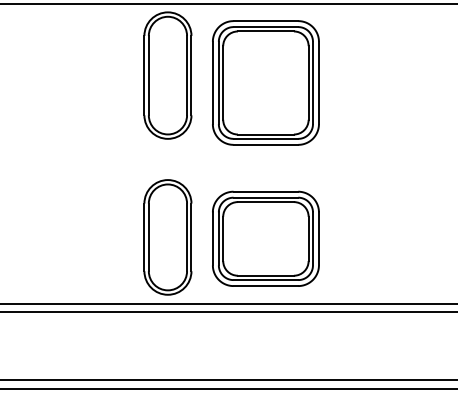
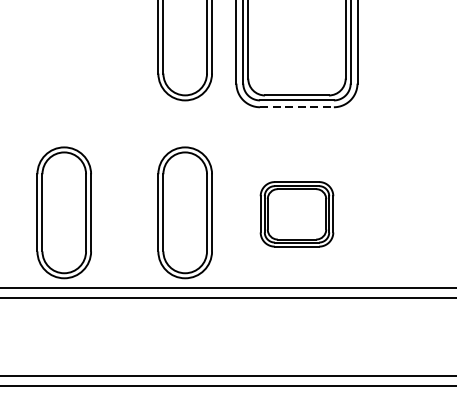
line: (266, 144) -> (297, 106), solid -> dashed
part: (61, 237) -> (63, 212), added
part: (265, 238) -> (296, 214), size x0.6

